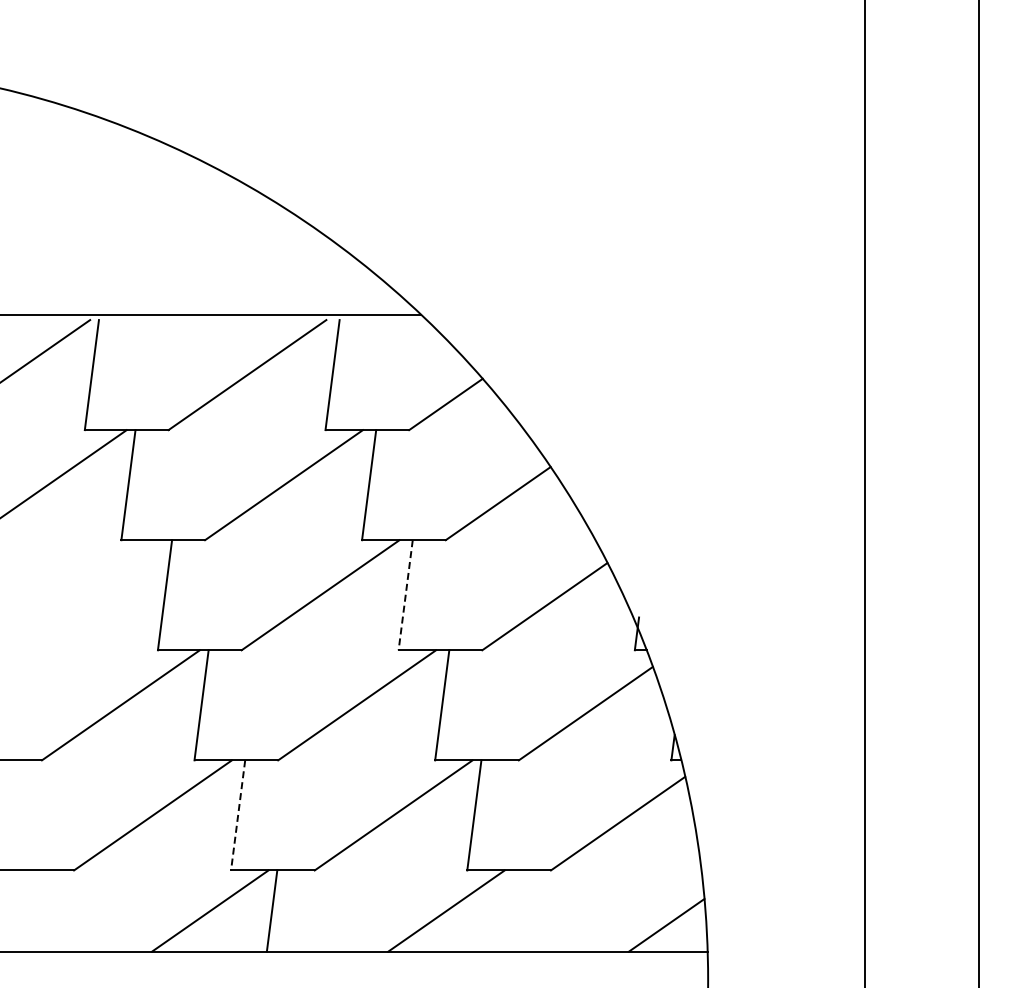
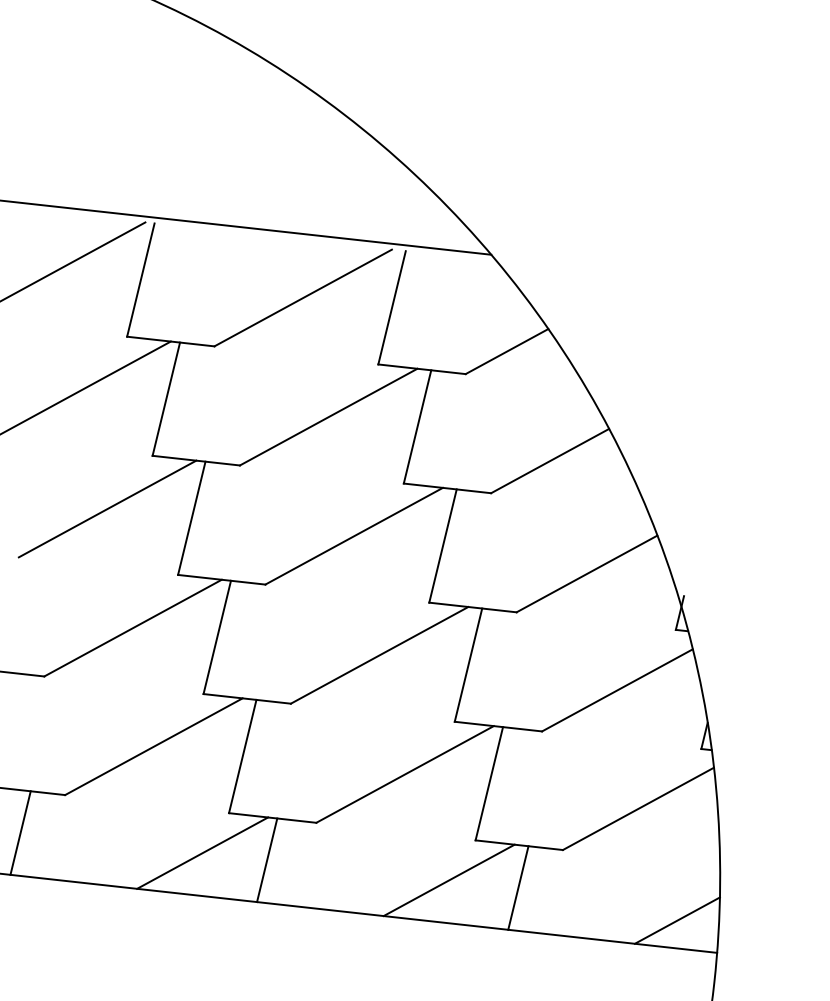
line: (84, 595) -> (107, 509), added
line: (405, 595) -> (442, 546), dashed -> solid
line: (238, 815) -> (243, 756), dashed -> solid
line: (35, 910) -> (20, 832), added
line: (512, 910) -> (518, 887), added

